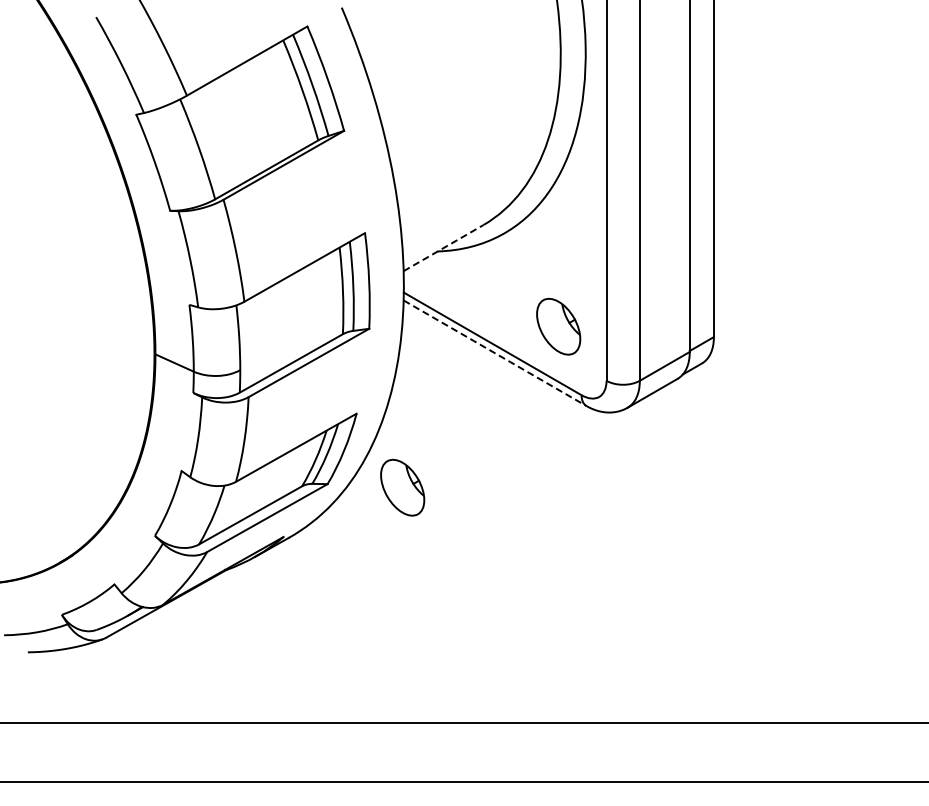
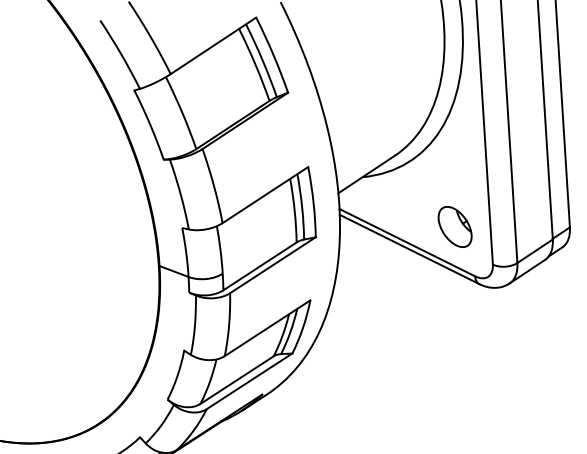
line: (443, 247) -> (366, 173), dashed -> solid
line: (495, 353) -> (409, 249), dashed -> solid
part: (402, 487) -> (347, 352), removed

